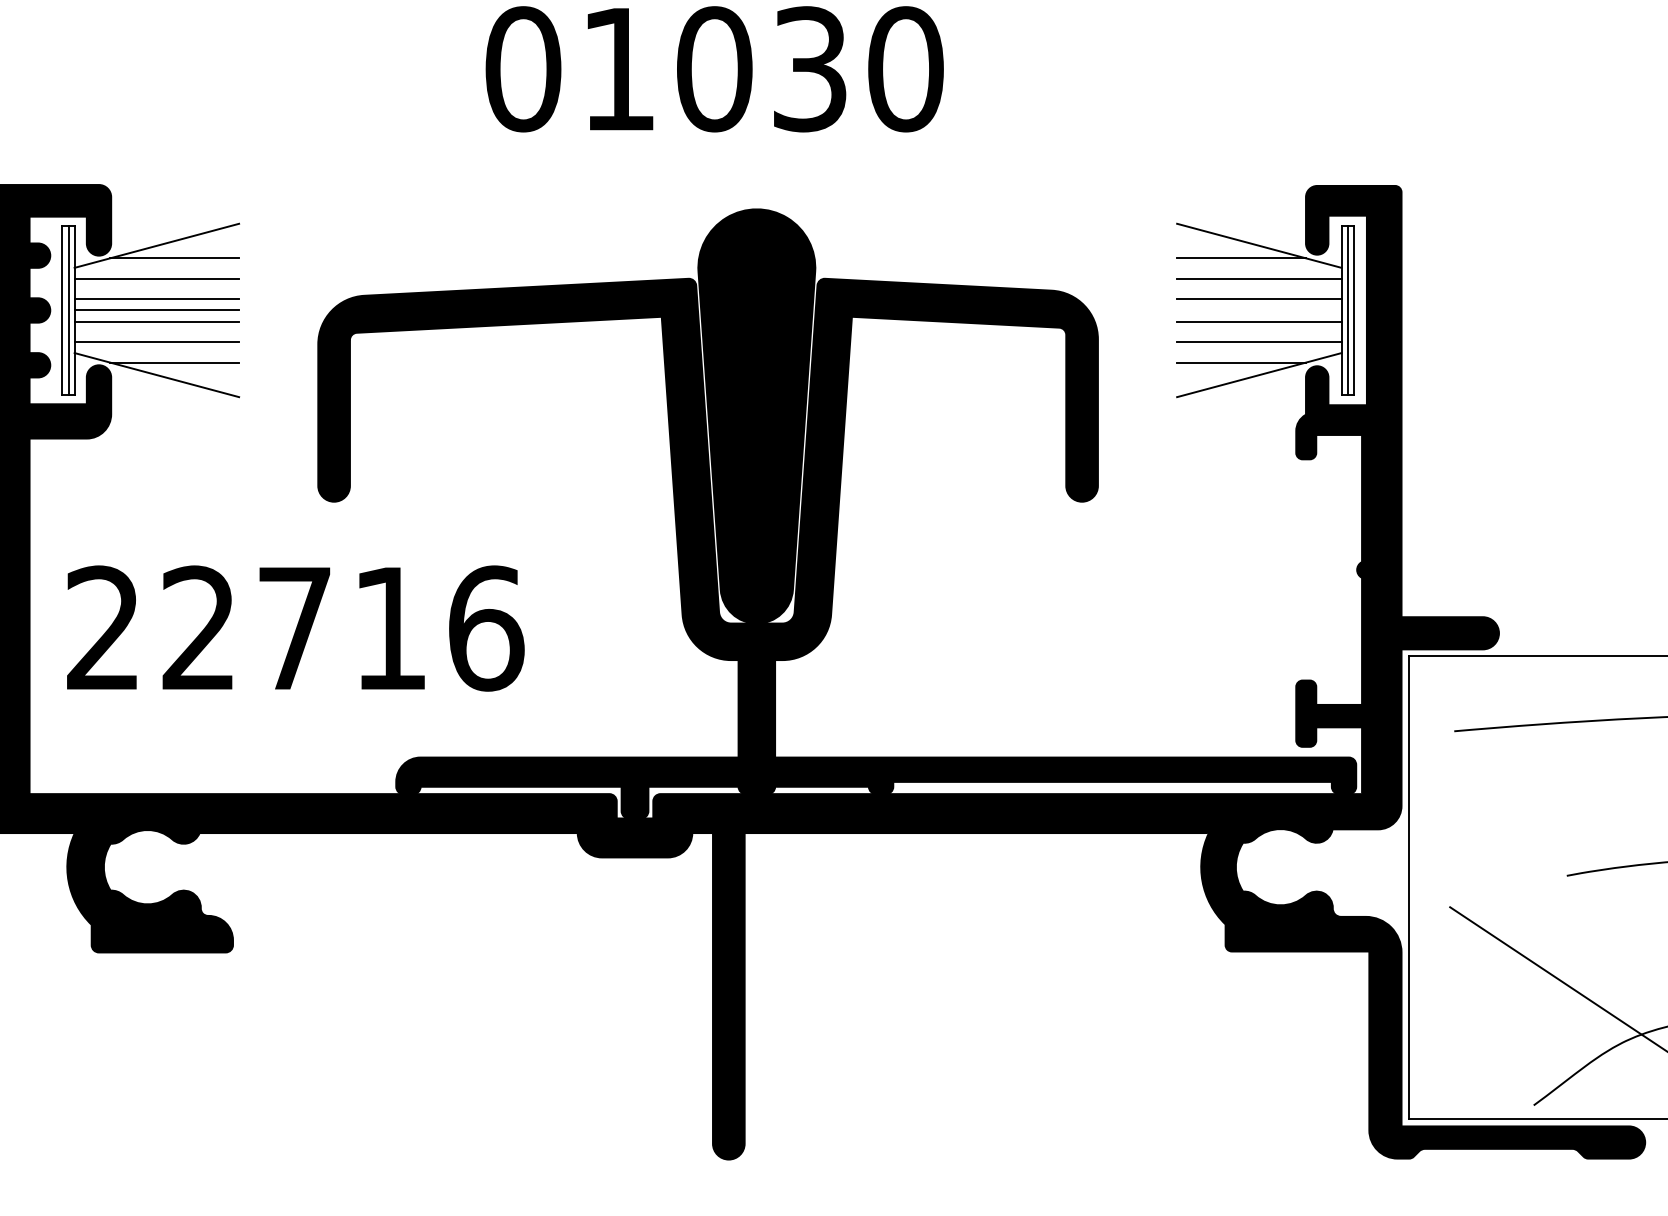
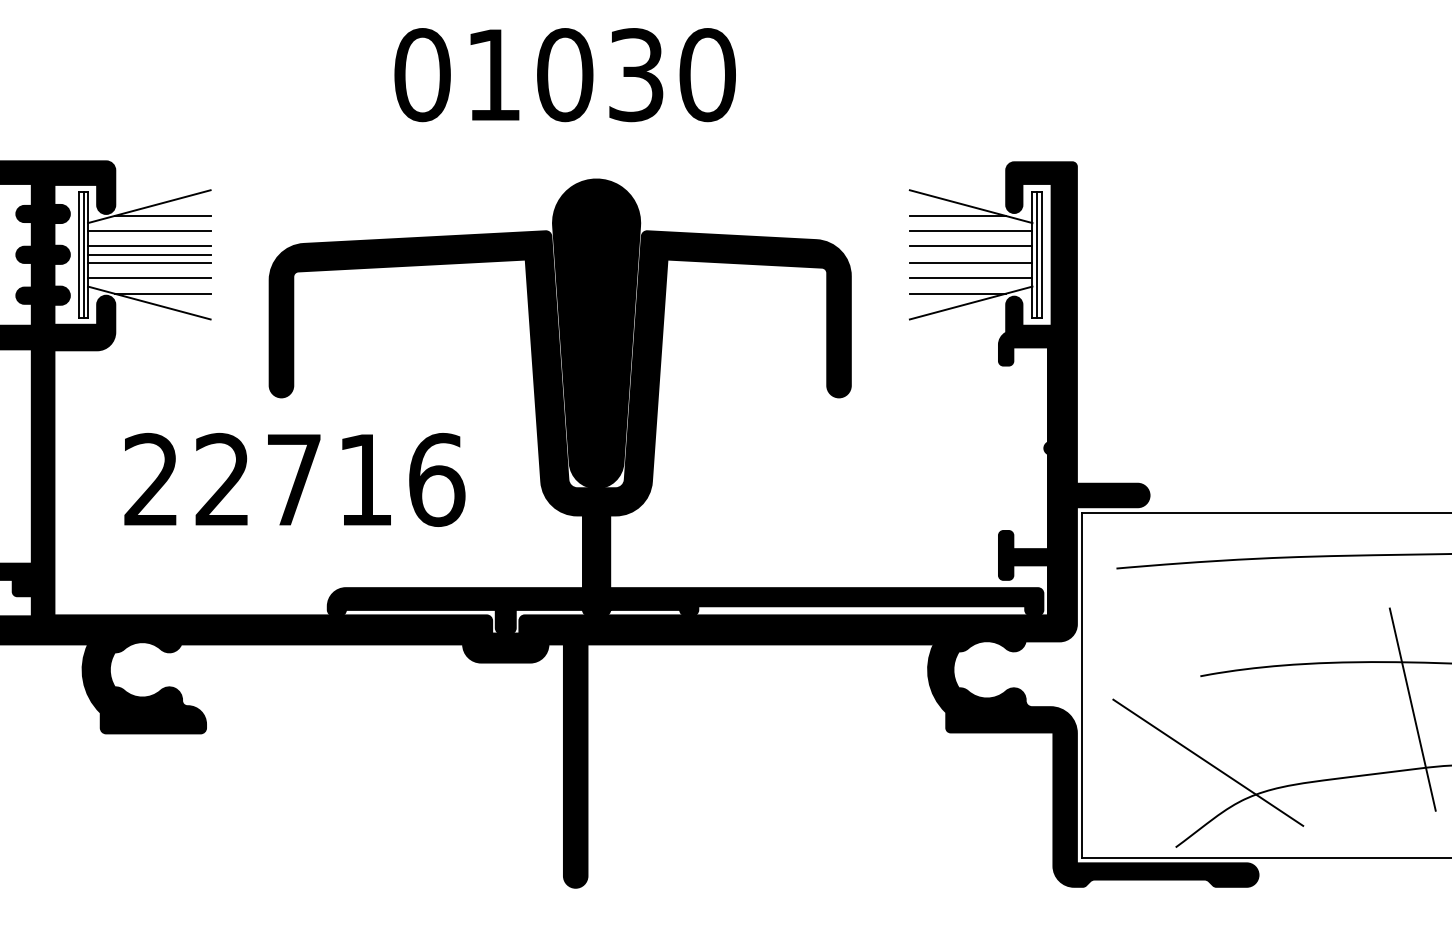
text: (295, 627) -> (294, 479), moved

